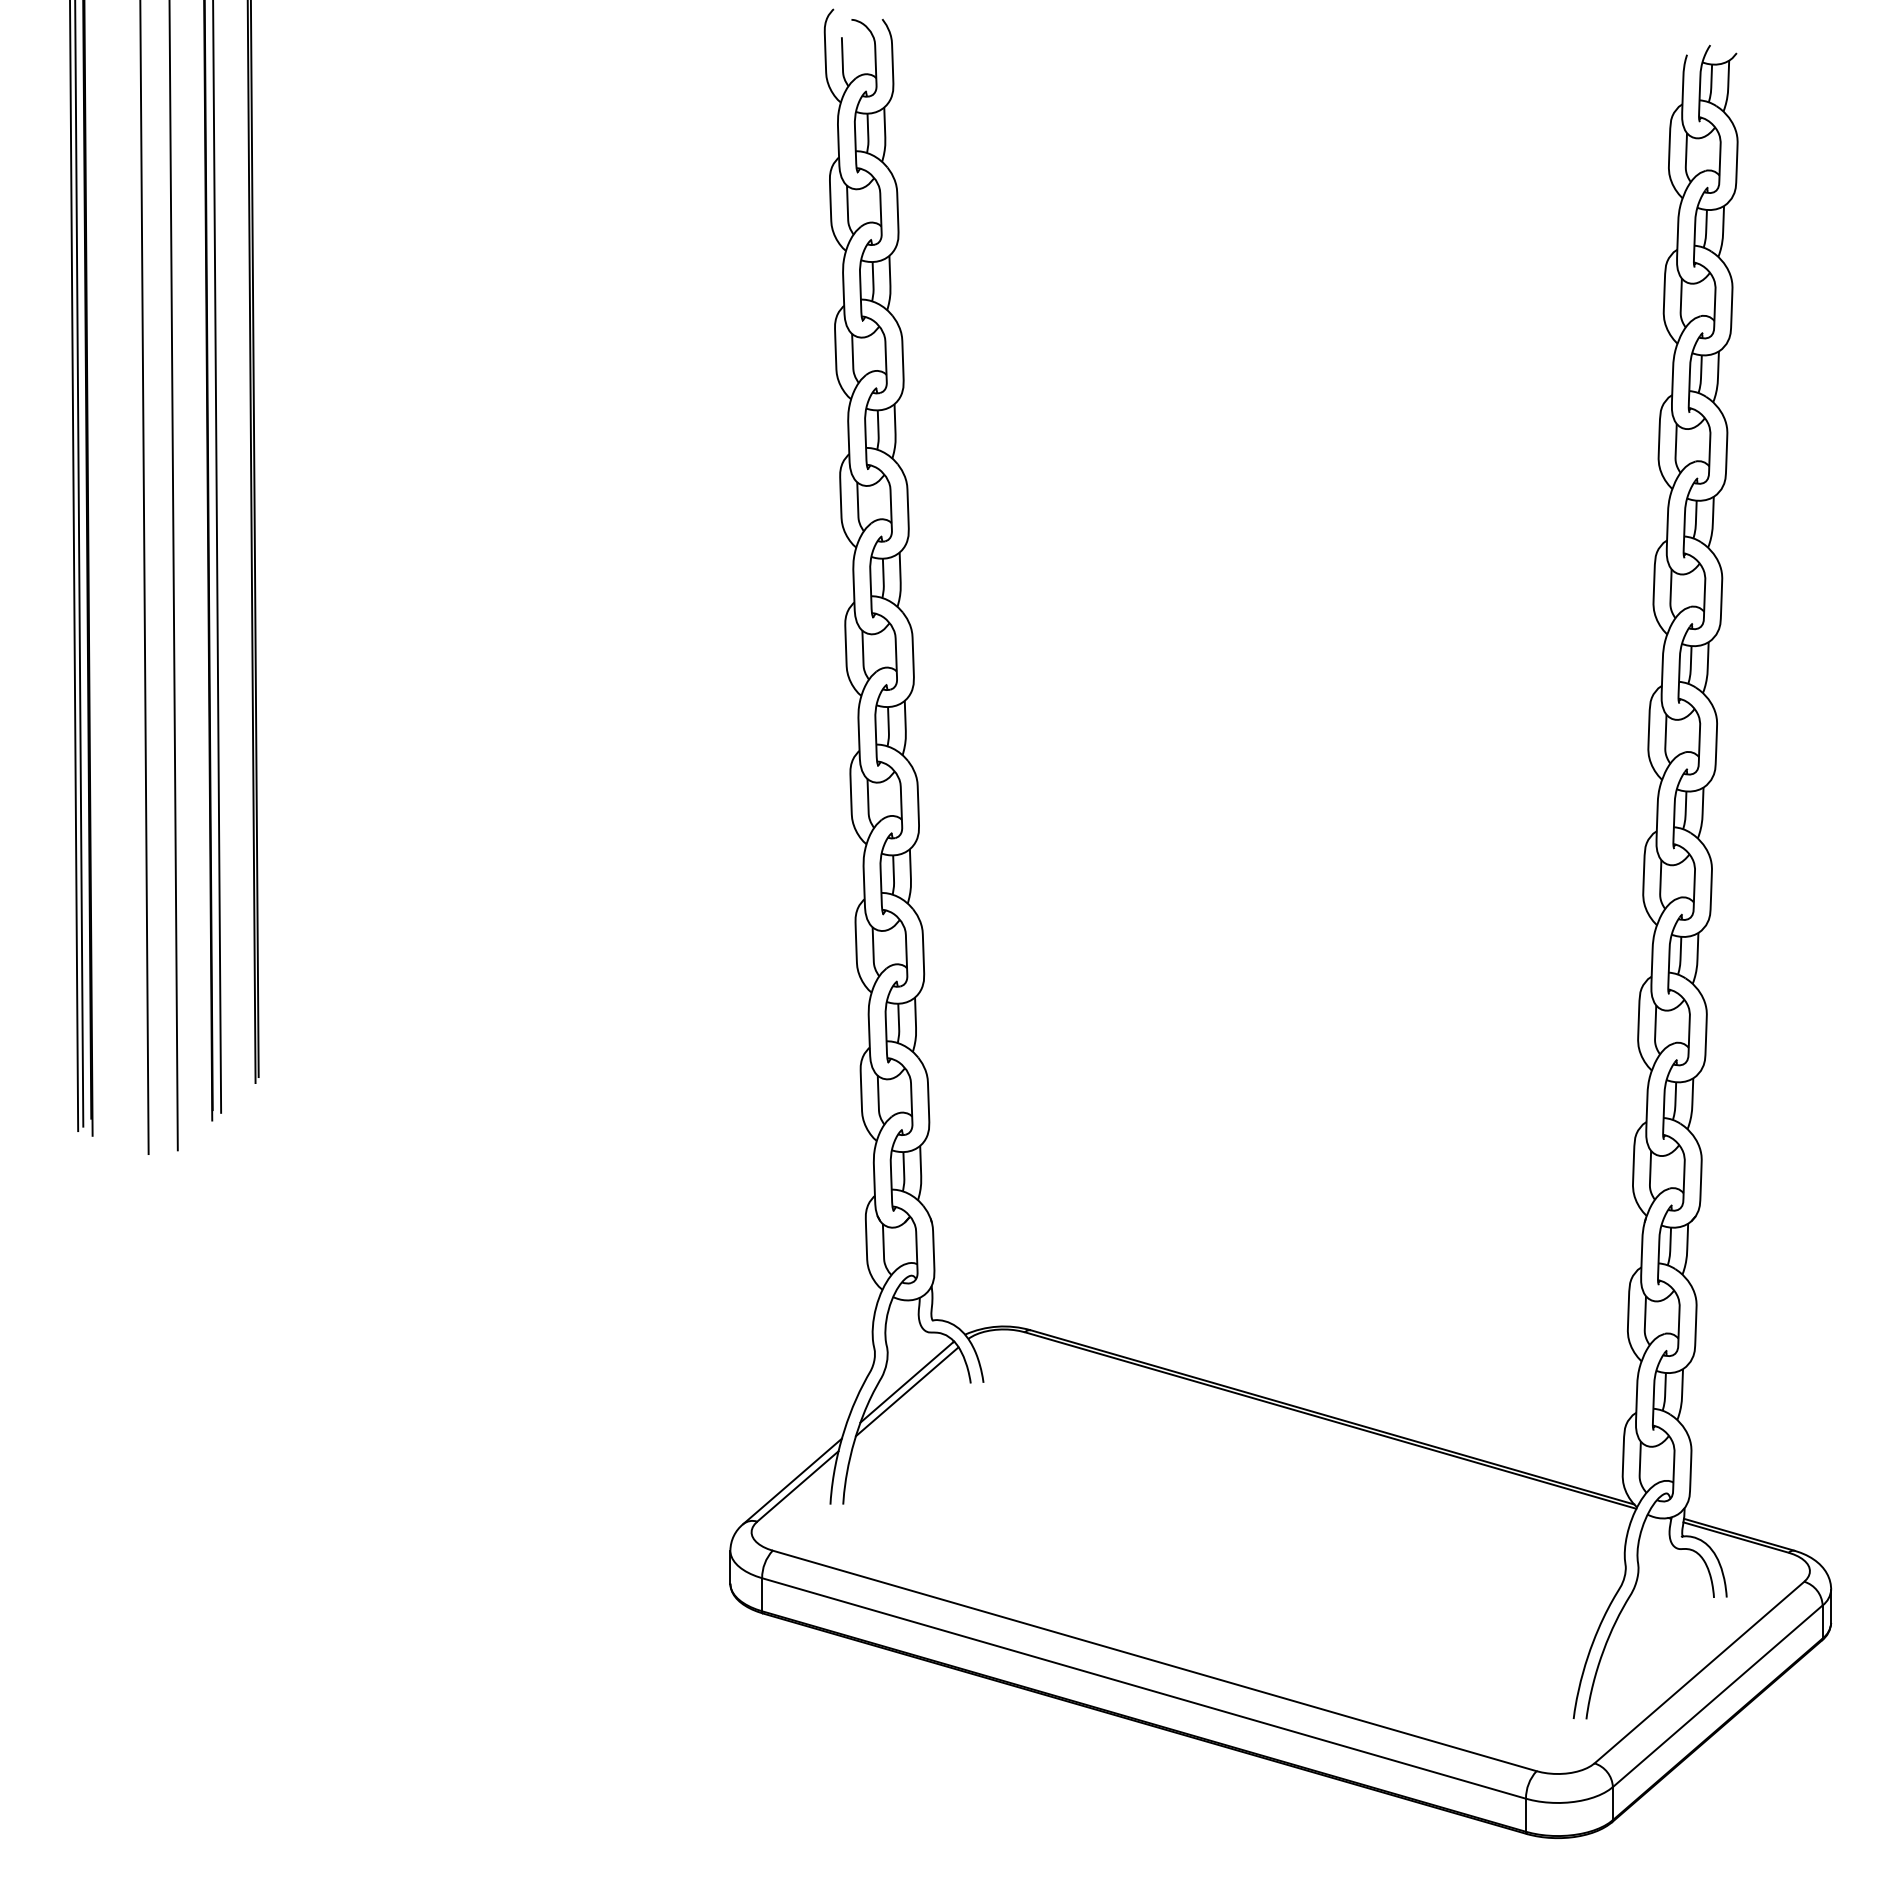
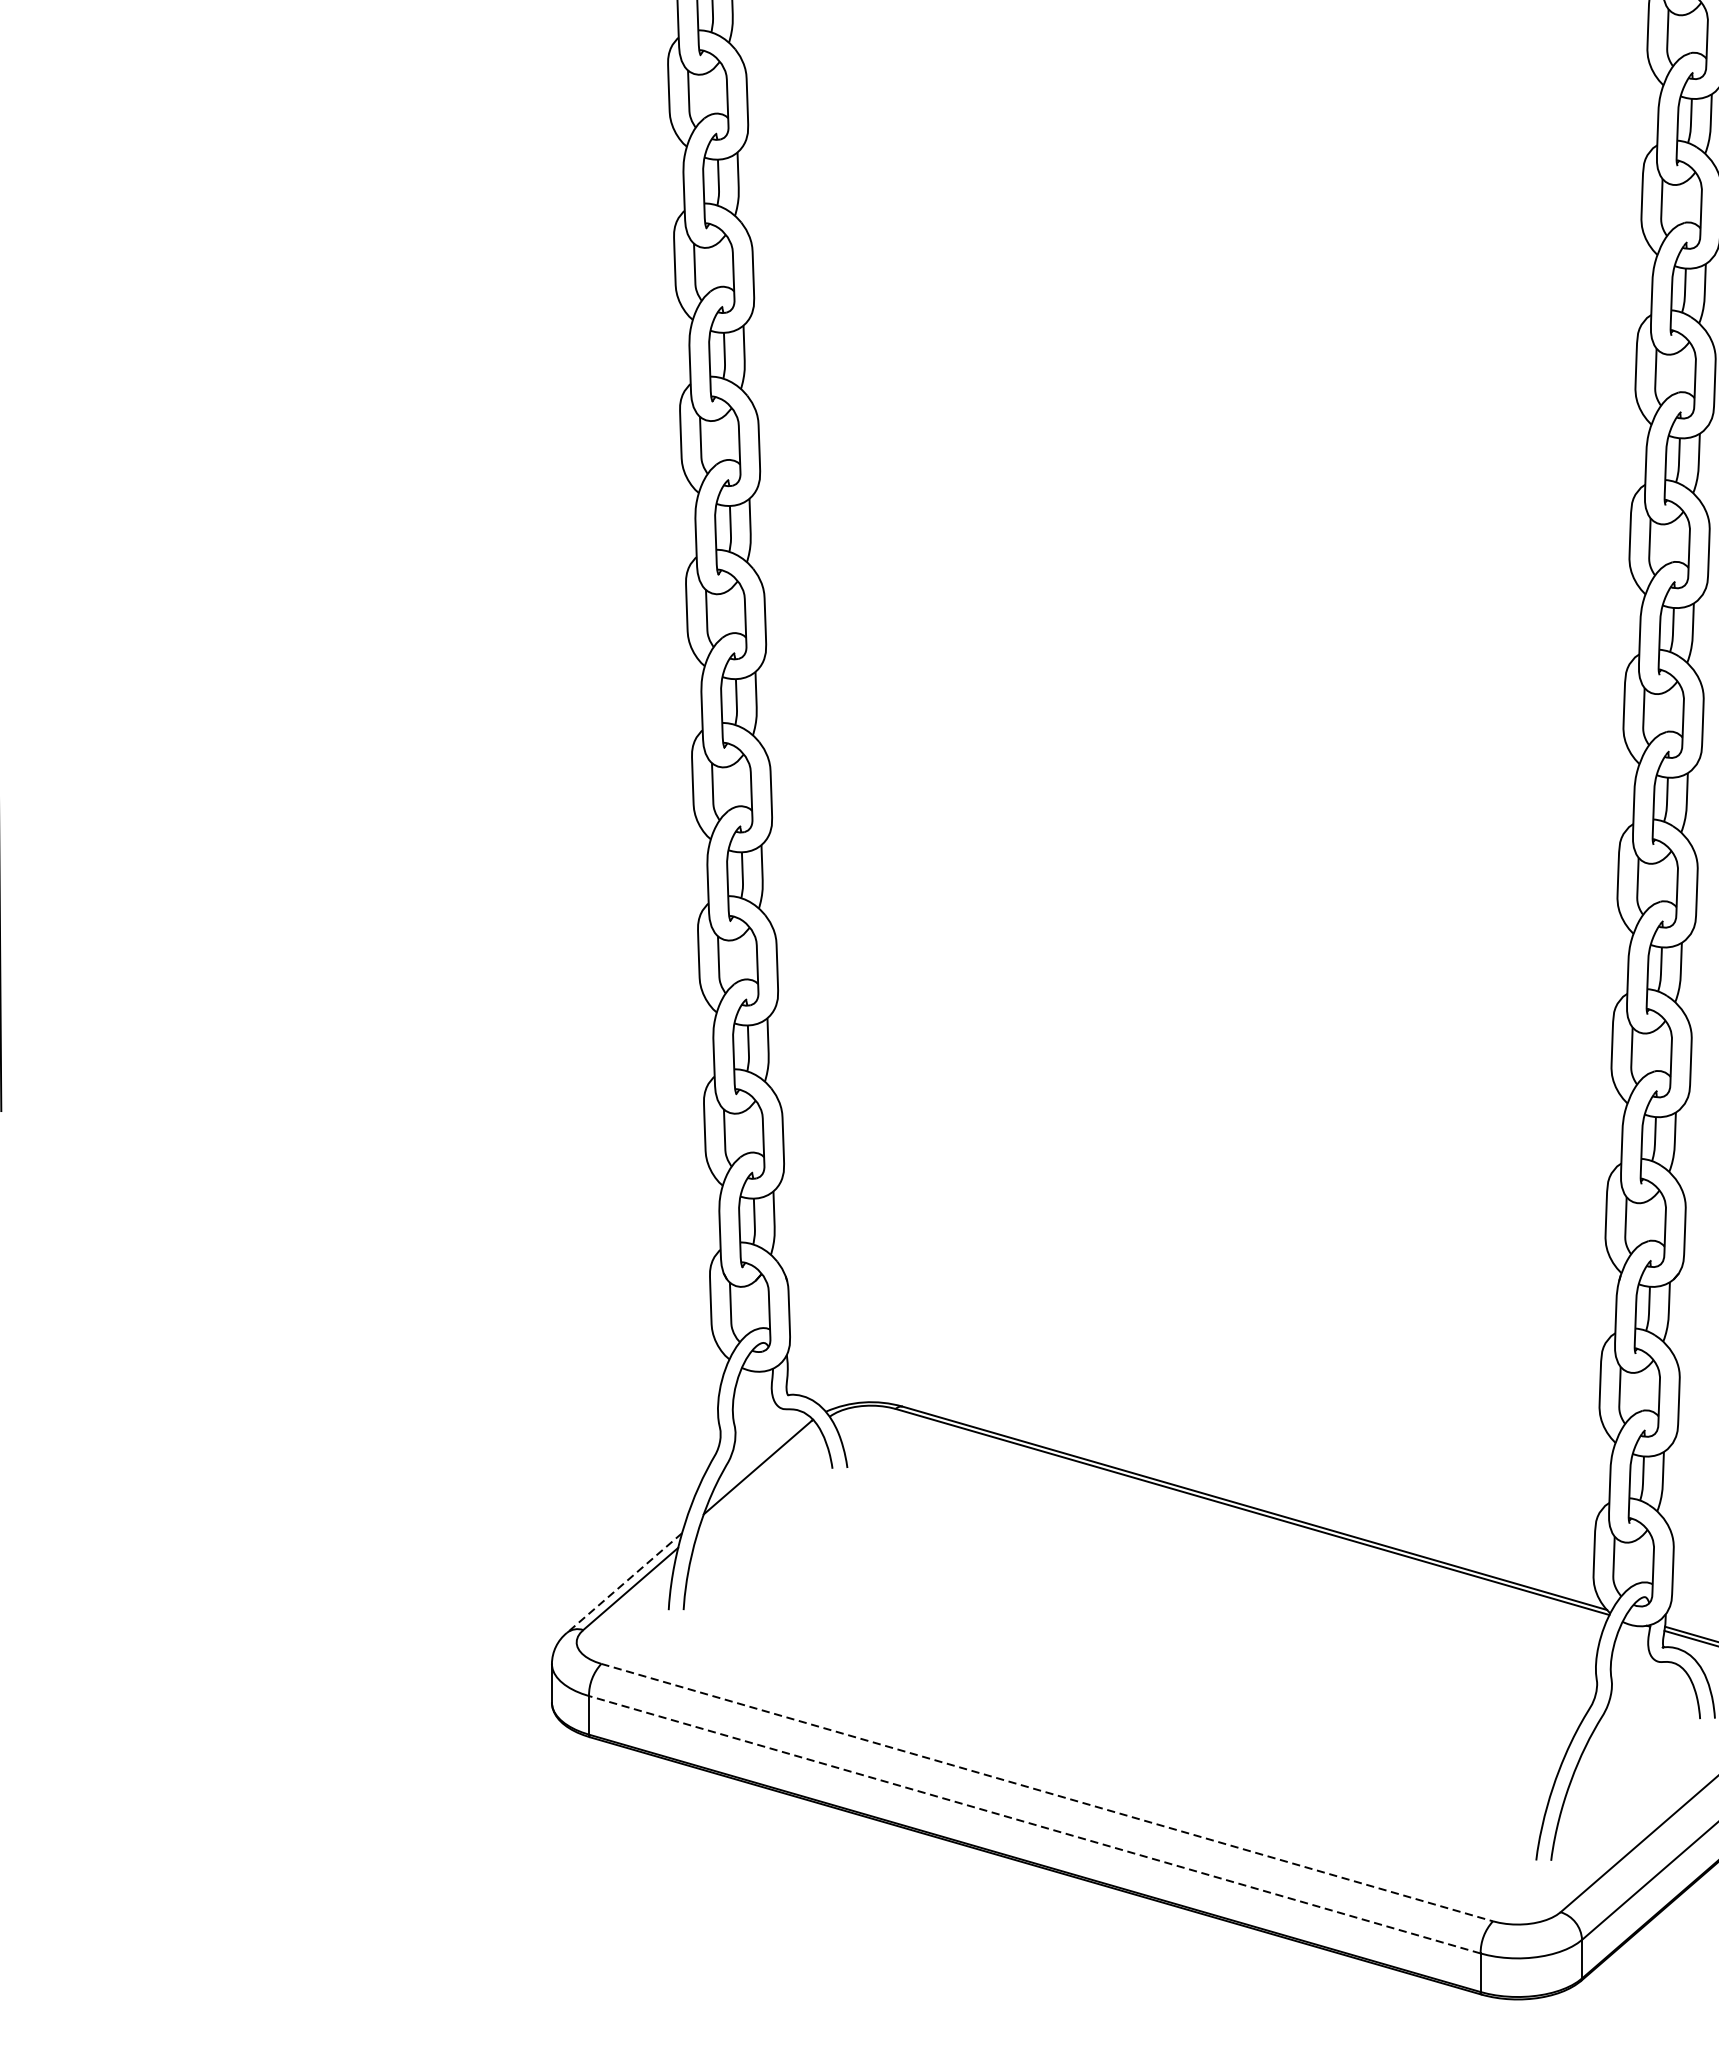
line: (906, 1391) -> (757, 1478), removed
line: (792, 1481) -> (624, 1583), solid -> dashed
line: (1154, 1660) -> (1046, 1792), solid -> dashed
line: (1144, 1688) -> (1035, 1824), solid -> dashed

